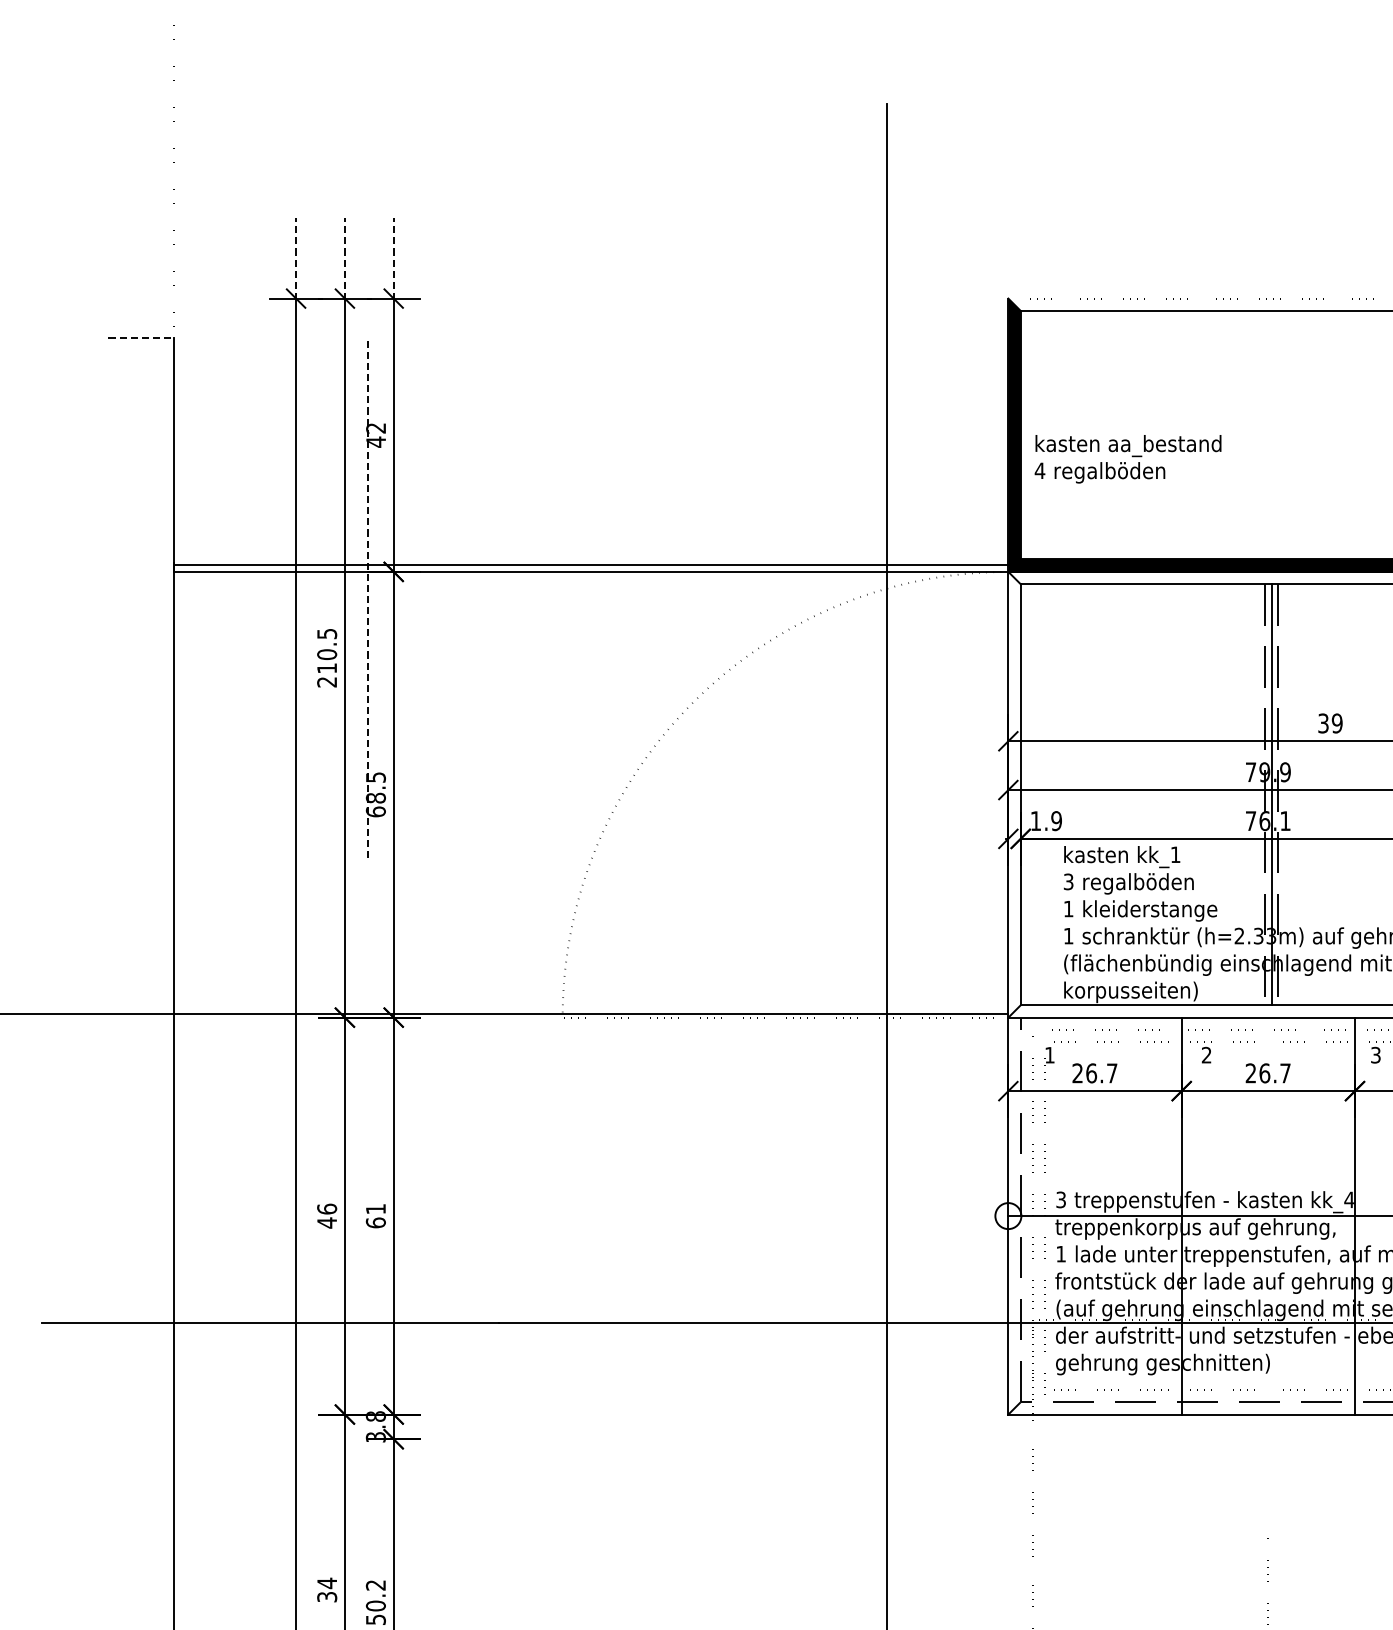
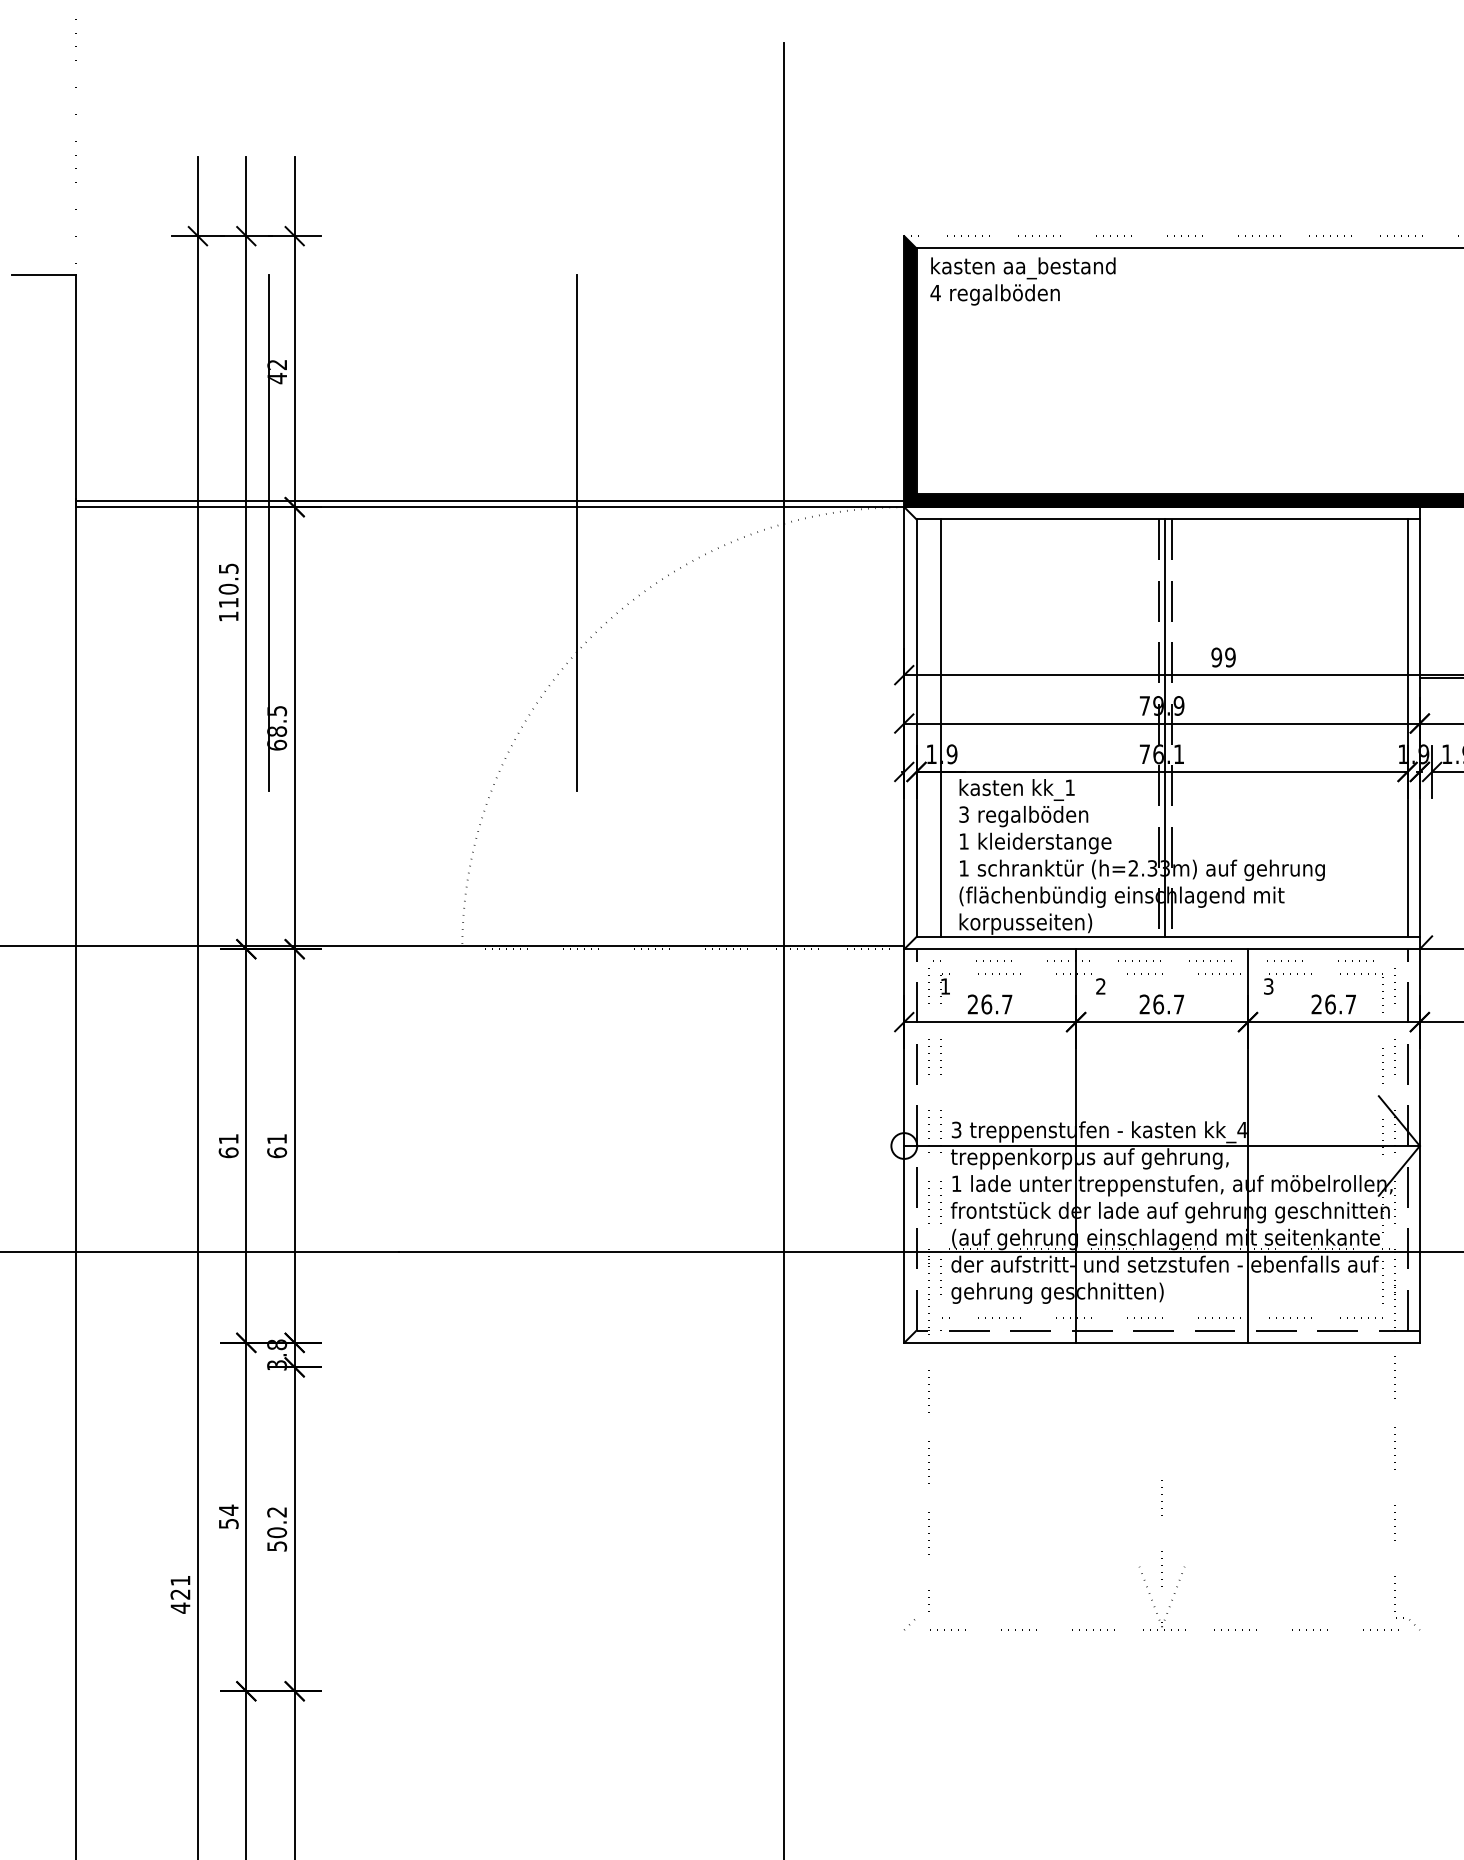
line: (295, 258) -> (197, 196), dashed -> solid
line: (345, 258) -> (246, 196), dashed -> solid
line: (393, 258) -> (294, 196), dashed -> solid
line: (141, 337) -> (44, 274), dashed -> solid
text: (1127, 459) -> (1022, 281), moved
line: (368, 597) -> (269, 532), dashed -> solid
line: (678, 597) -> (577, 532), added
text: (326, 682) -> (228, 616), 210.5 -> 110.5
text: (1323, 723) -> (1216, 657), 39 -> 99
line: (1045, 794) -> (941, 727), added
text: (326, 1215) -> (228, 1145), 46 -> 61
text: (325, 1596) -> (227, 1523), 34 -> 54

